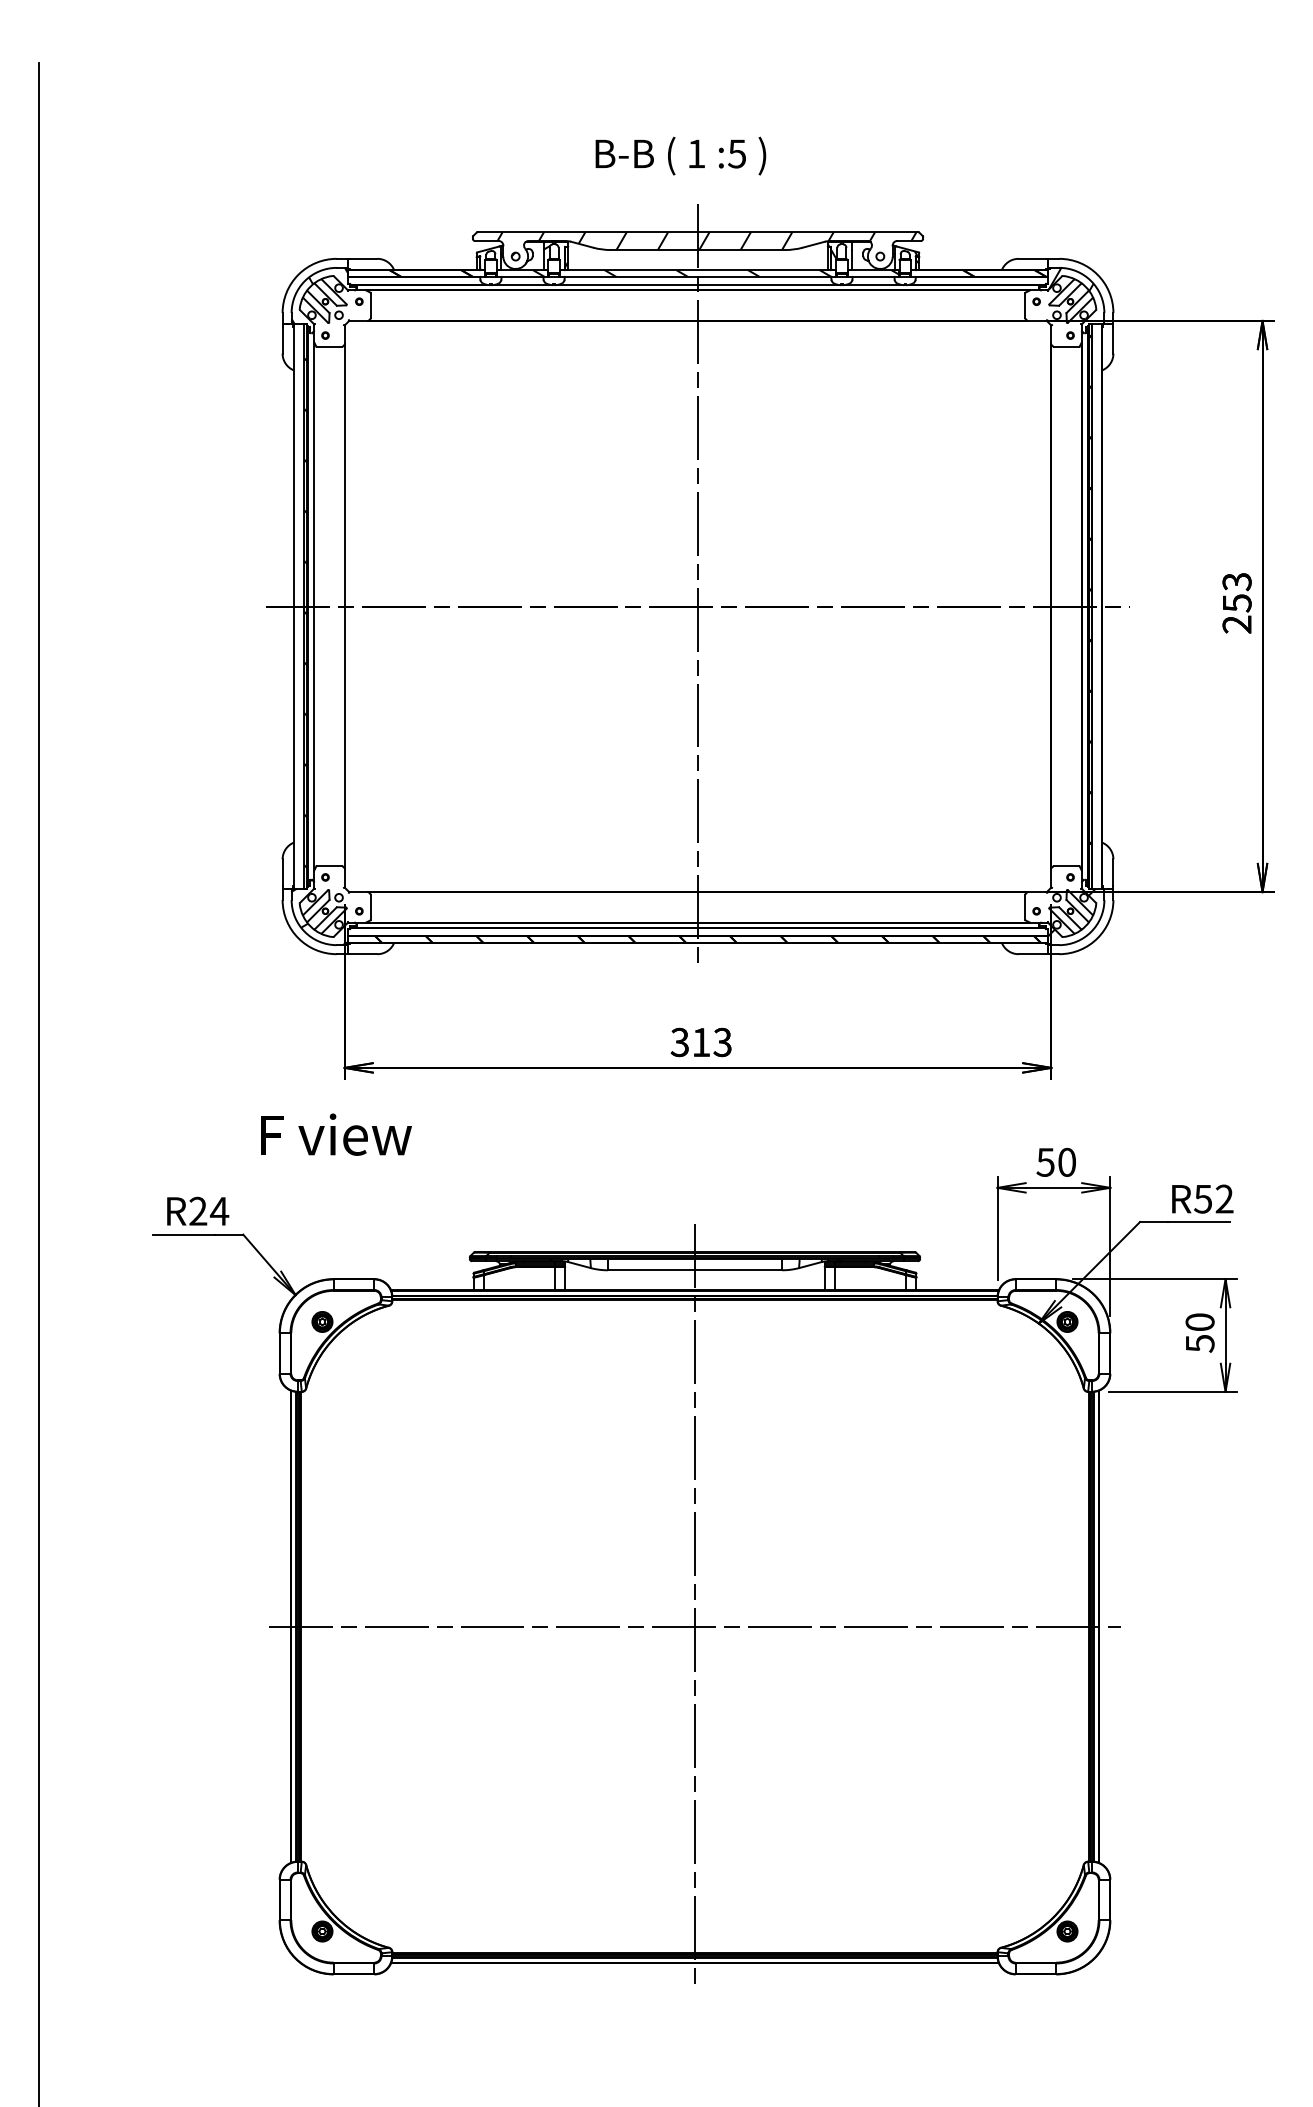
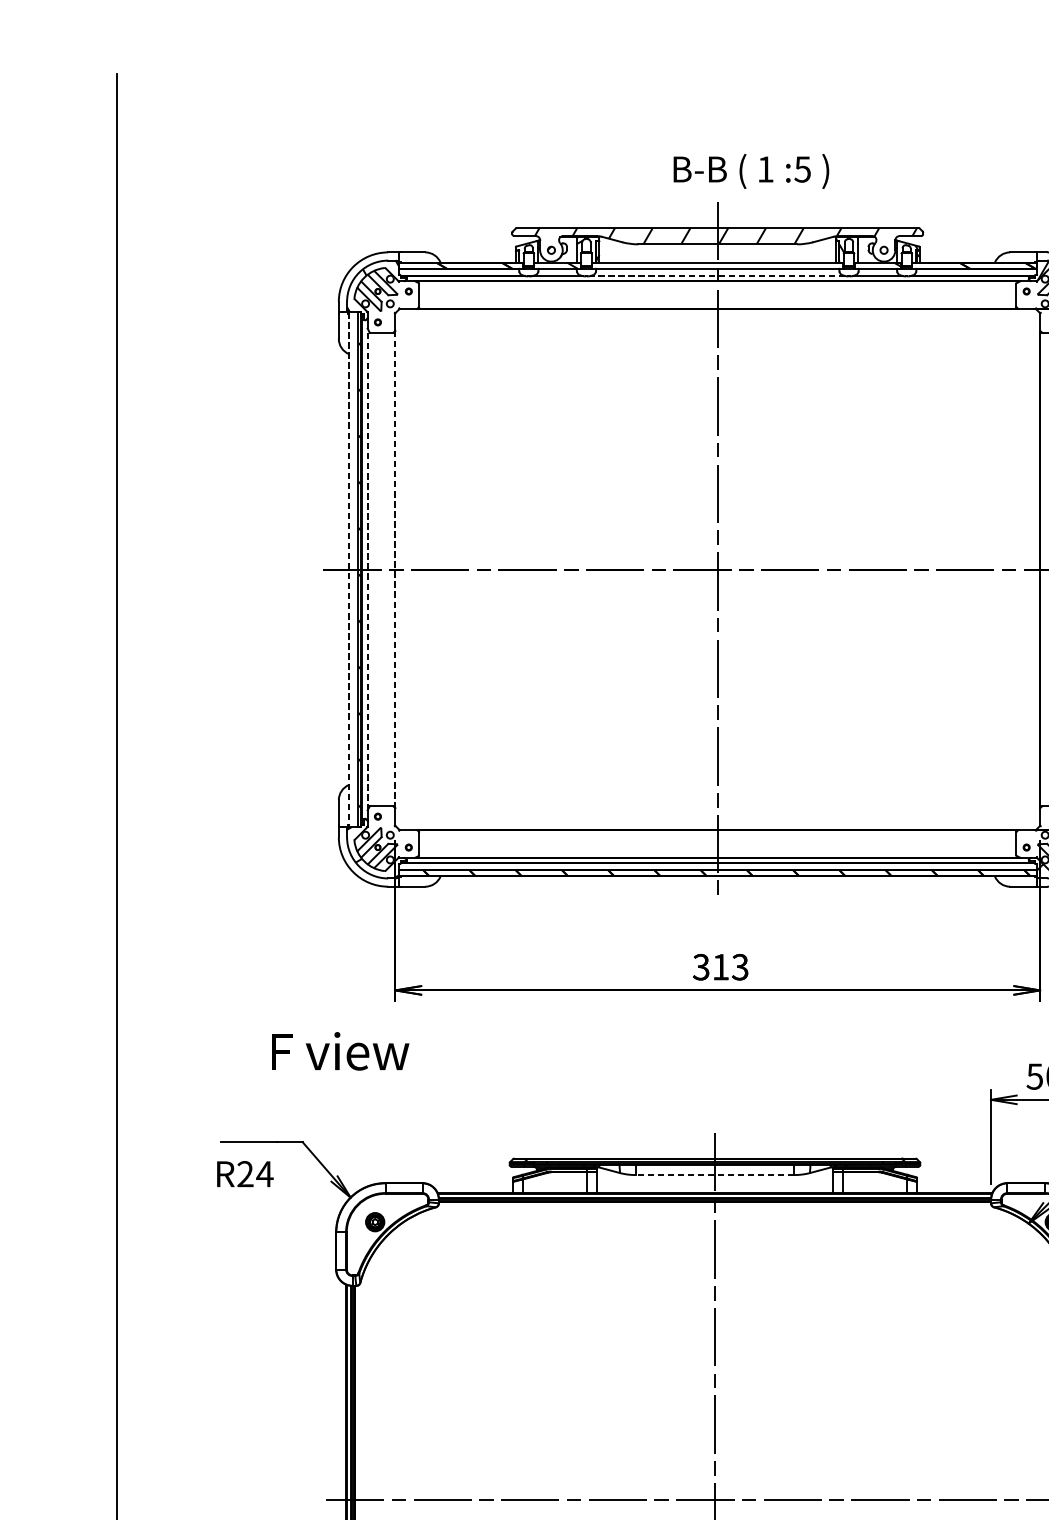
text: (680, 155) -> (751, 170), moved
hatch: (717, 273) -> (735, 265), removed
line: (698, 284) -> (718, 275), solid -> dashed
line: (314, 606) -> (367, 569), solid -> dashed
line: (344, 606) -> (395, 569), solid -> dashed
line: (293, 607) -> (348, 570), solid -> dashed
text: (336, 1134) -> (340, 1051), moved
text: (198, 1210) -> (245, 1173), moved
line: (694, 1270) -> (714, 1175), solid -> dashed

